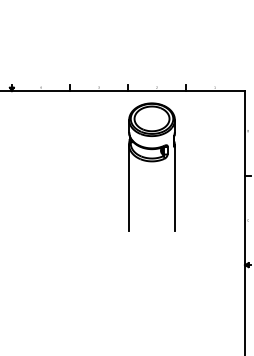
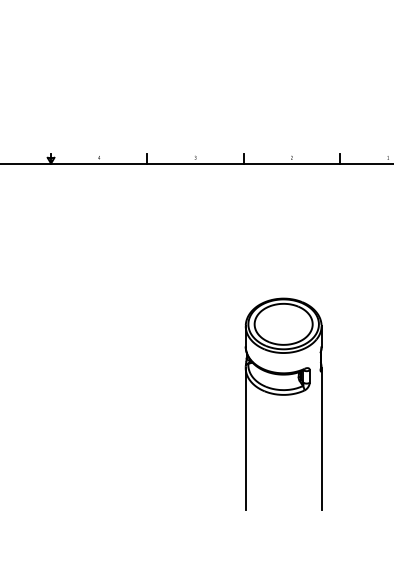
part: (151, 166) -> (282, 403), moved

